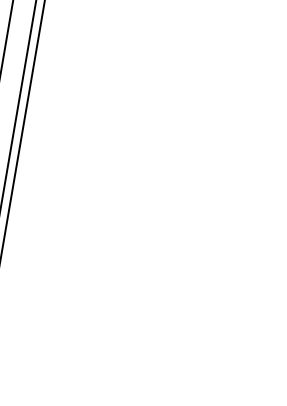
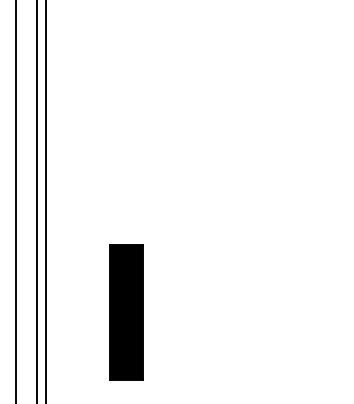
part: (80, 298) -> (126, 312), added

